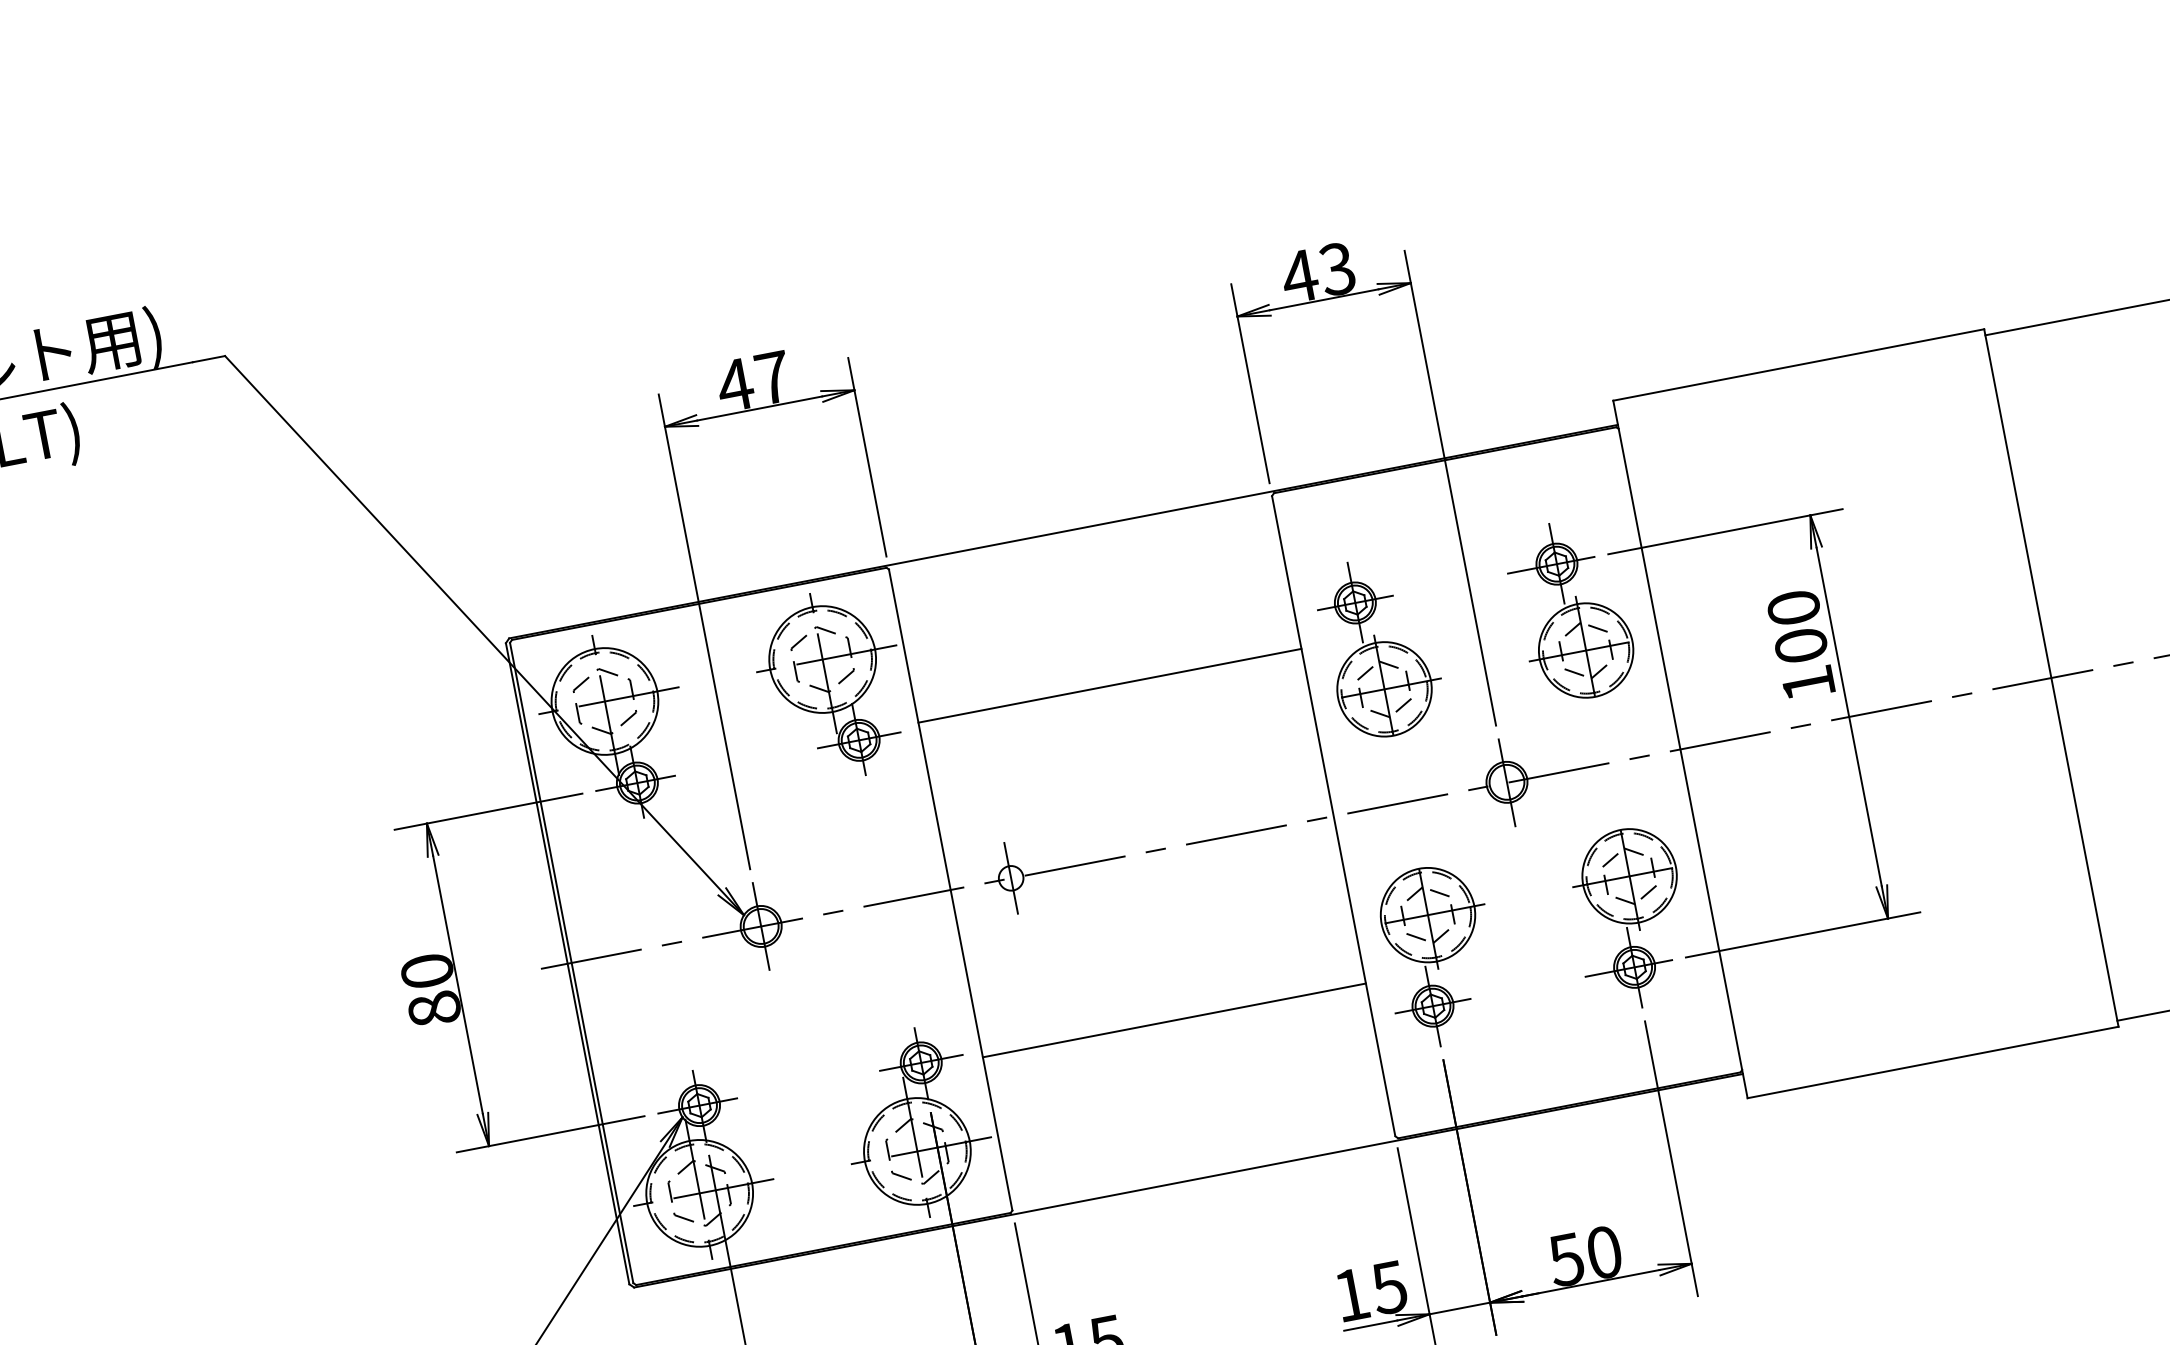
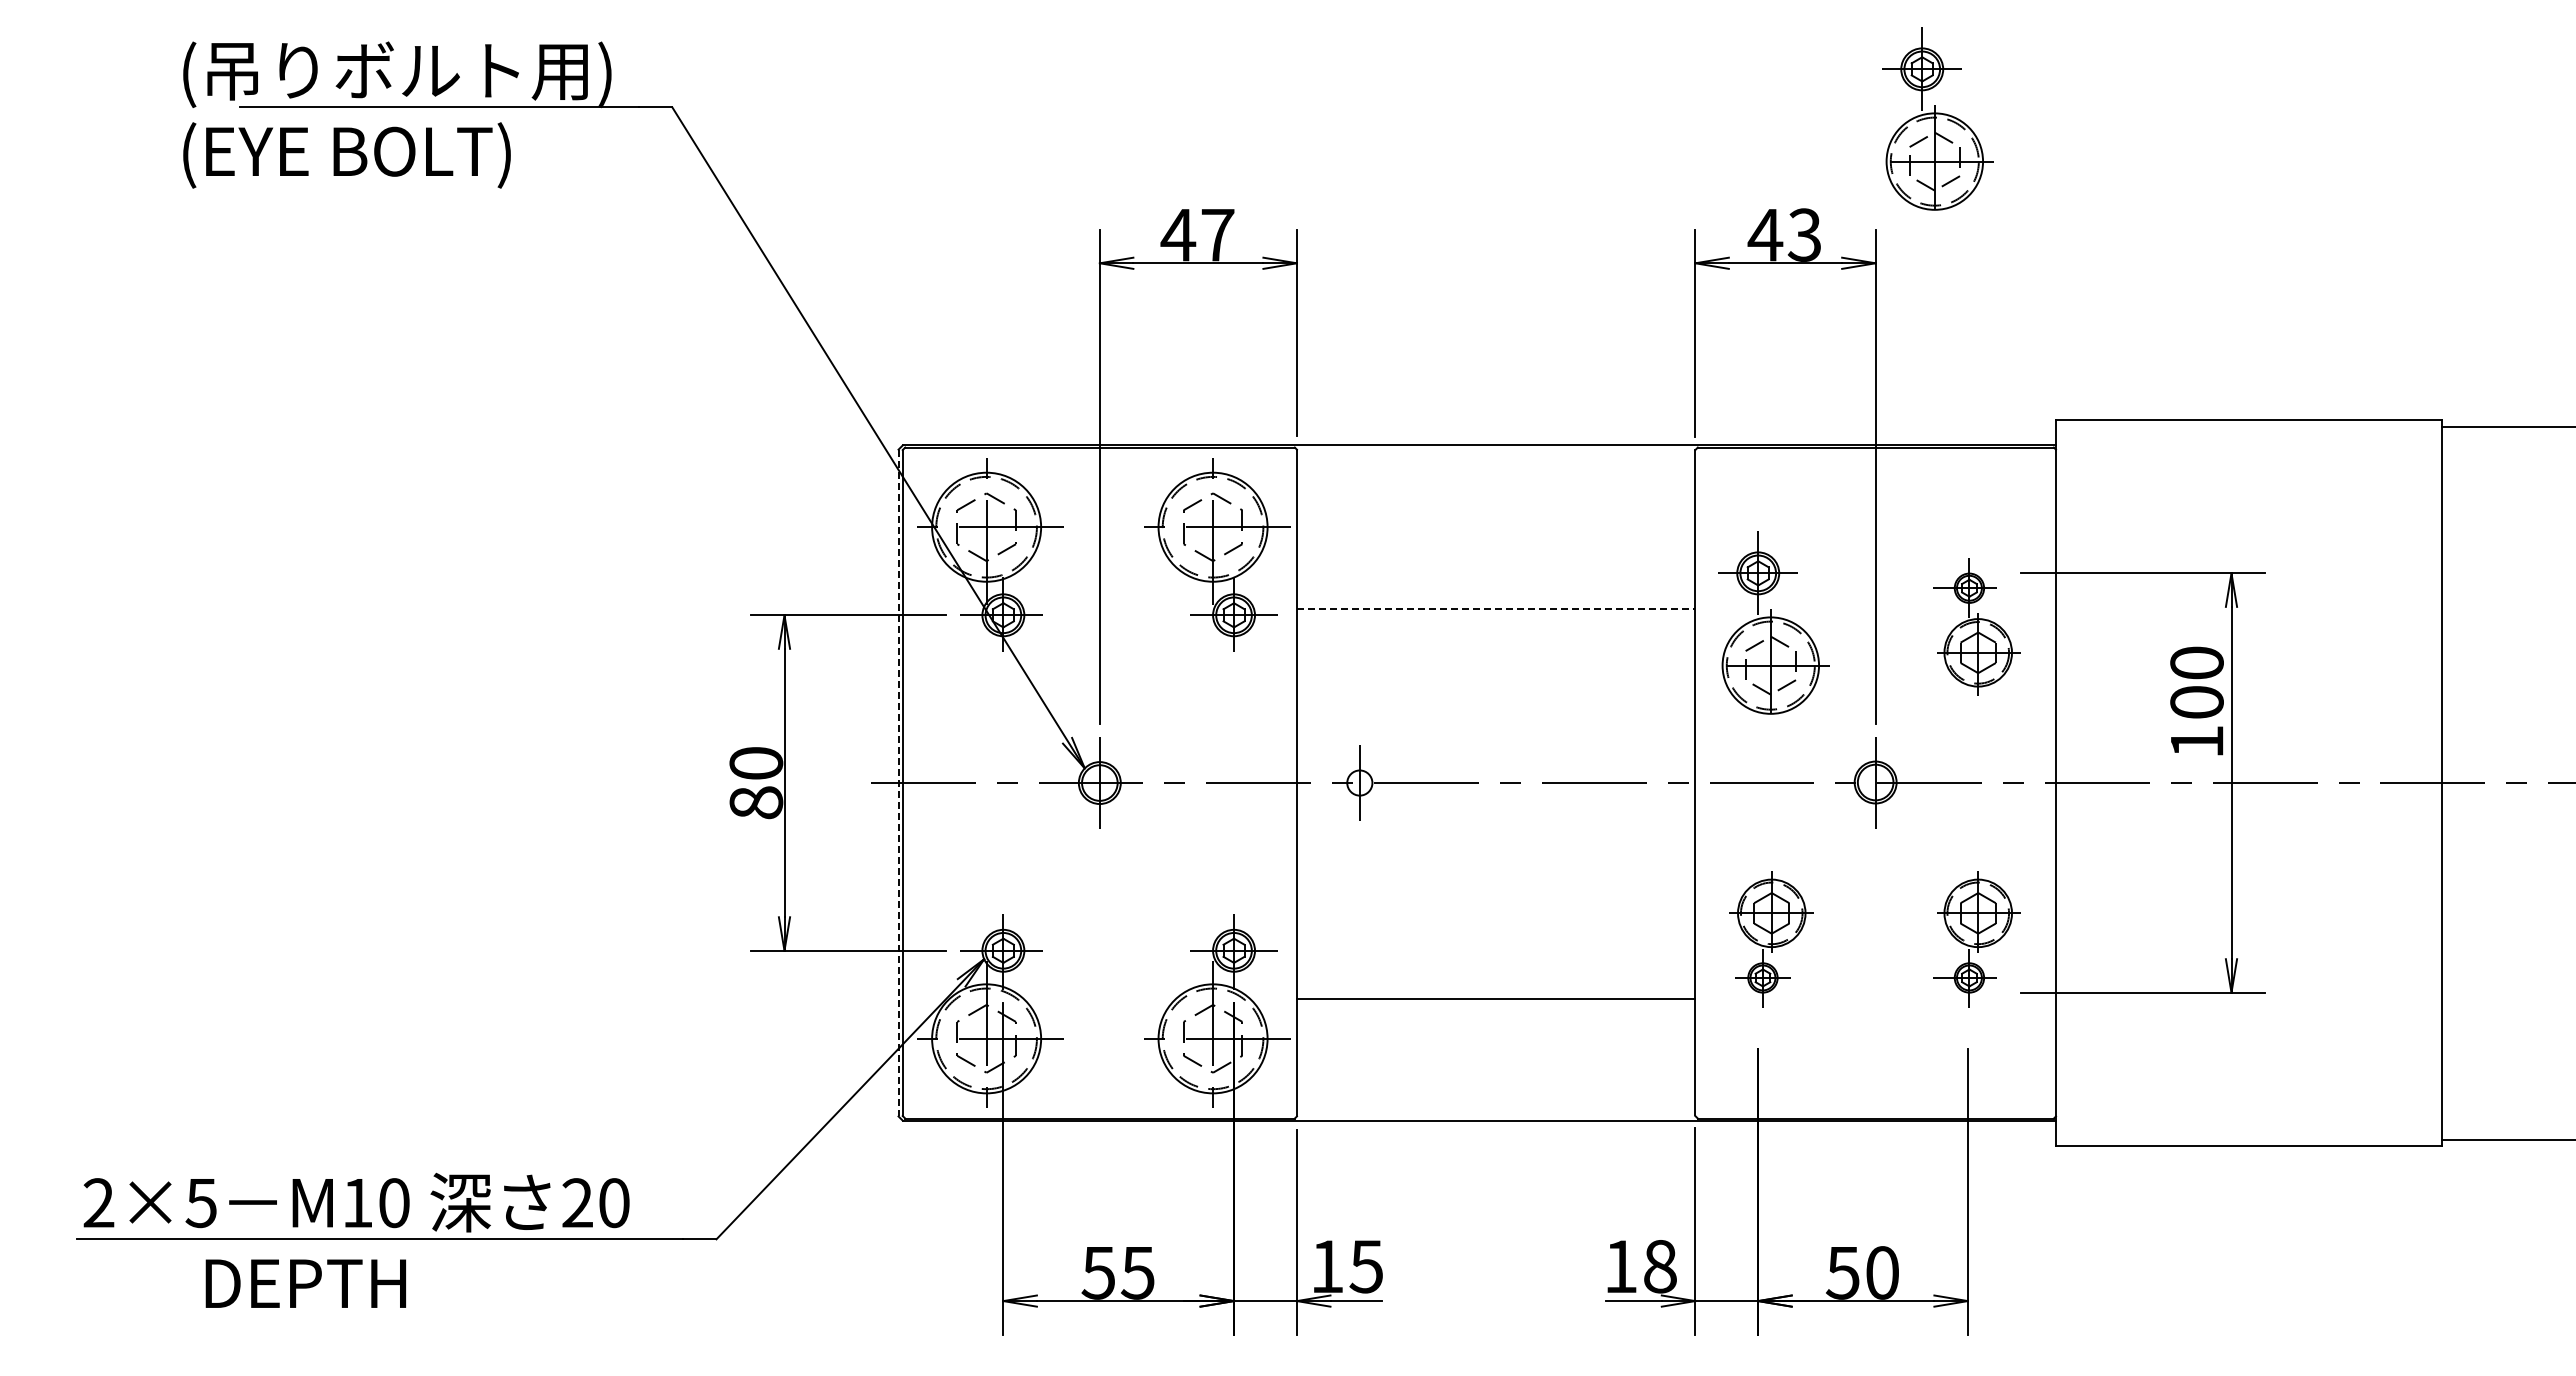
part: (1443, 132) -> (1937, 118), added
part: (1570, 610) -> (1972, 622), size x0.7
line: (1110, 686) -> (1496, 609), solid -> dashed
part: (1629, 919) -> (1972, 943), size x0.7
part: (1438, 956) -> (1773, 943), size x0.7
line: (567, 964) -> (898, 783), solid -> dashed
line: (1173, 1020) -> (1495, 999), moved
text: (1388, 1287) -> (1659, 1266), 15 -> 18

